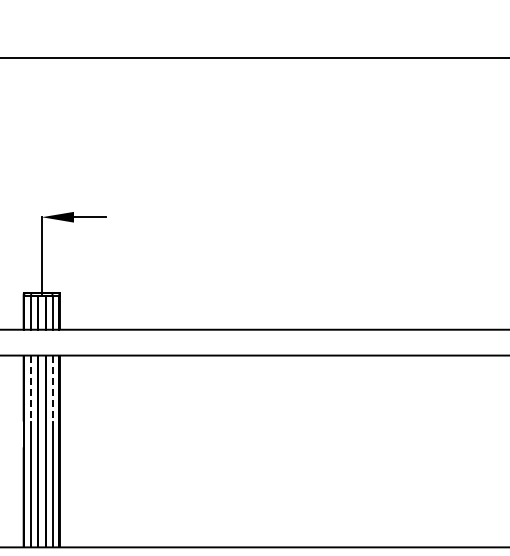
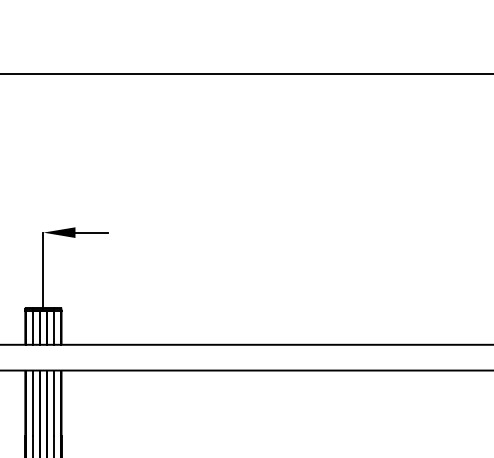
line: (31, 388) -> (33, 403), dashed -> solid
line: (52, 388) -> (54, 403), dashed -> solid

